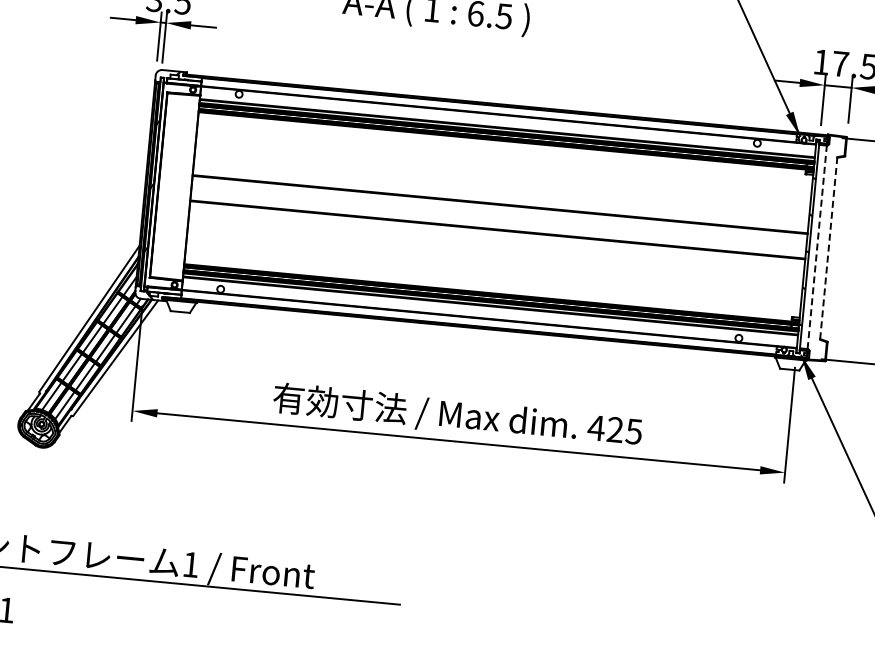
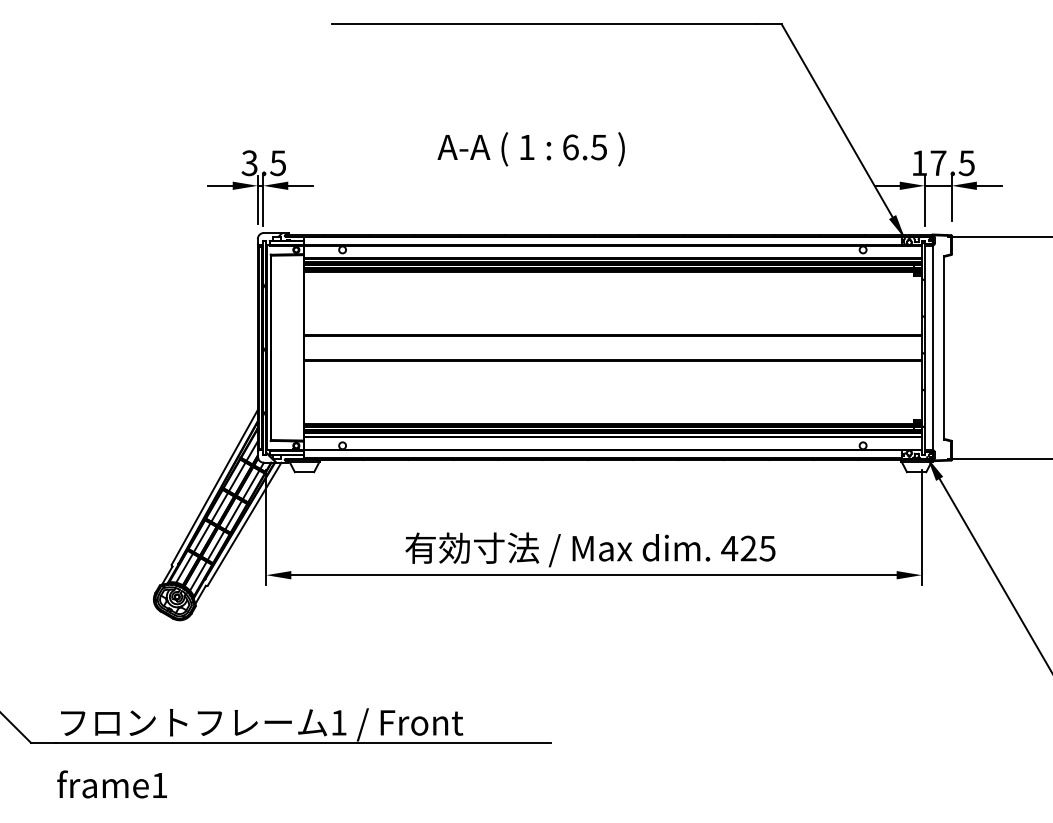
line: (817, 246) -> (932, 347), dashed -> solid
line: (829, 248) -> (944, 347), dashed -> solid

